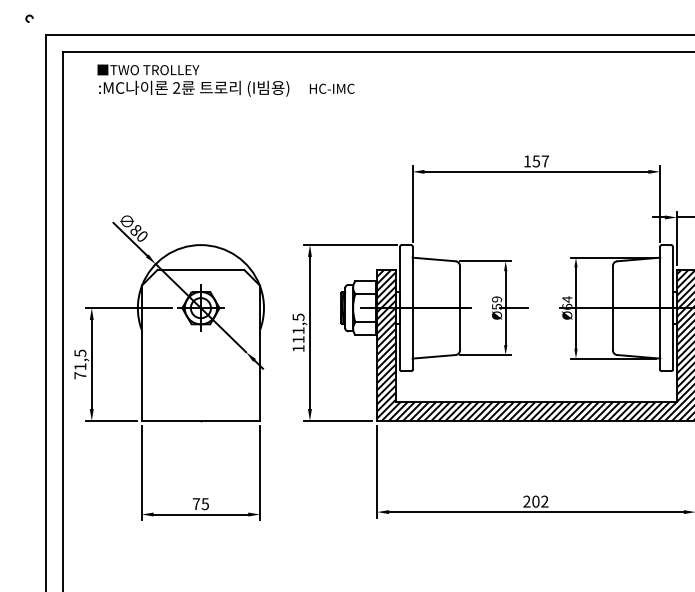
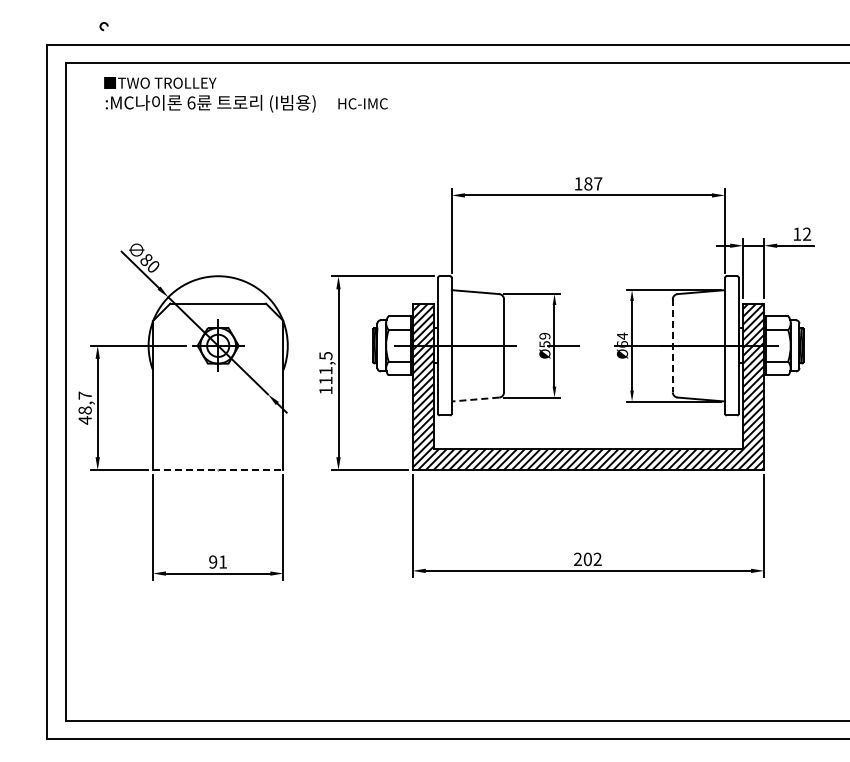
arc: (27, 18) -> (101, 26), moved
text: (176, 87) -> (191, 102), 2 -> 6
text: (536, 161) -> (588, 183), 157 -> 187
line: (612, 307) -> (672, 345), solid -> dashed
line: (434, 356) -> (475, 399), solid -> dashed
text: (79, 364) -> (84, 407), 71,5 -> 48,7
line: (201, 421) -> (218, 470), solid -> dashed
text: (201, 503) -> (218, 561), 75 -> 91

